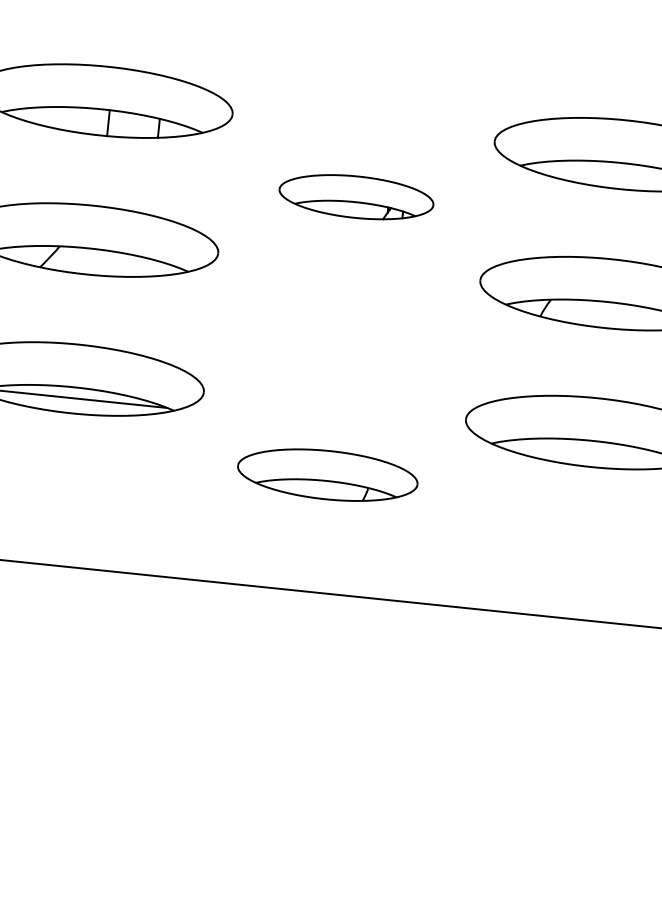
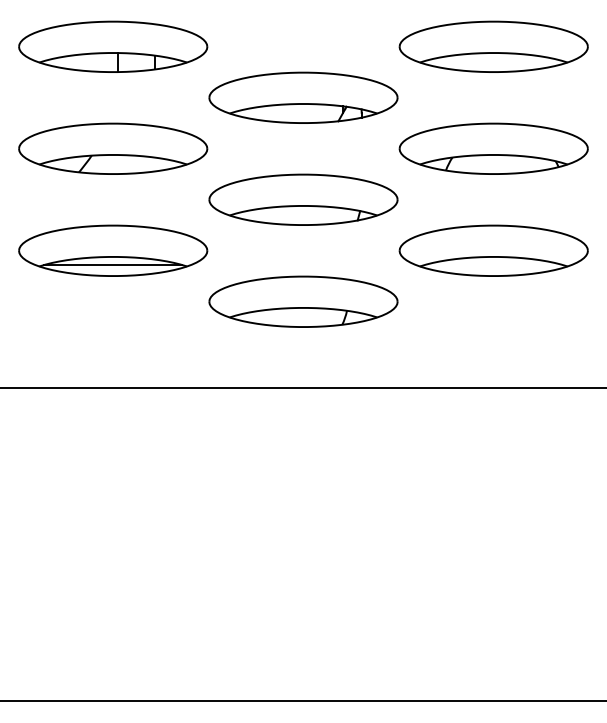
part: (356, 196) -> (303, 97), size x1.67
part: (342, 335) -> (303, 199), added
part: (327, 474) -> (303, 301), size x1.43

